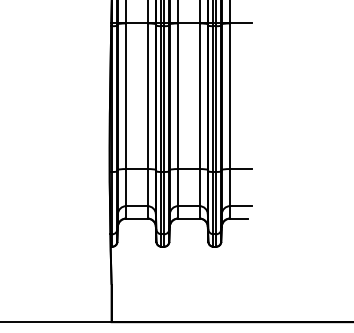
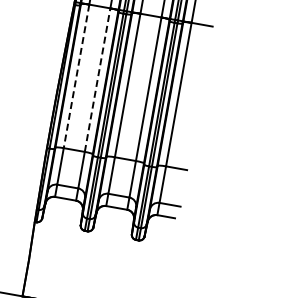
line: (126, 96) -> (76, 76), solid -> dashed
line: (147, 96) -> (97, 80), solid -> dashed

